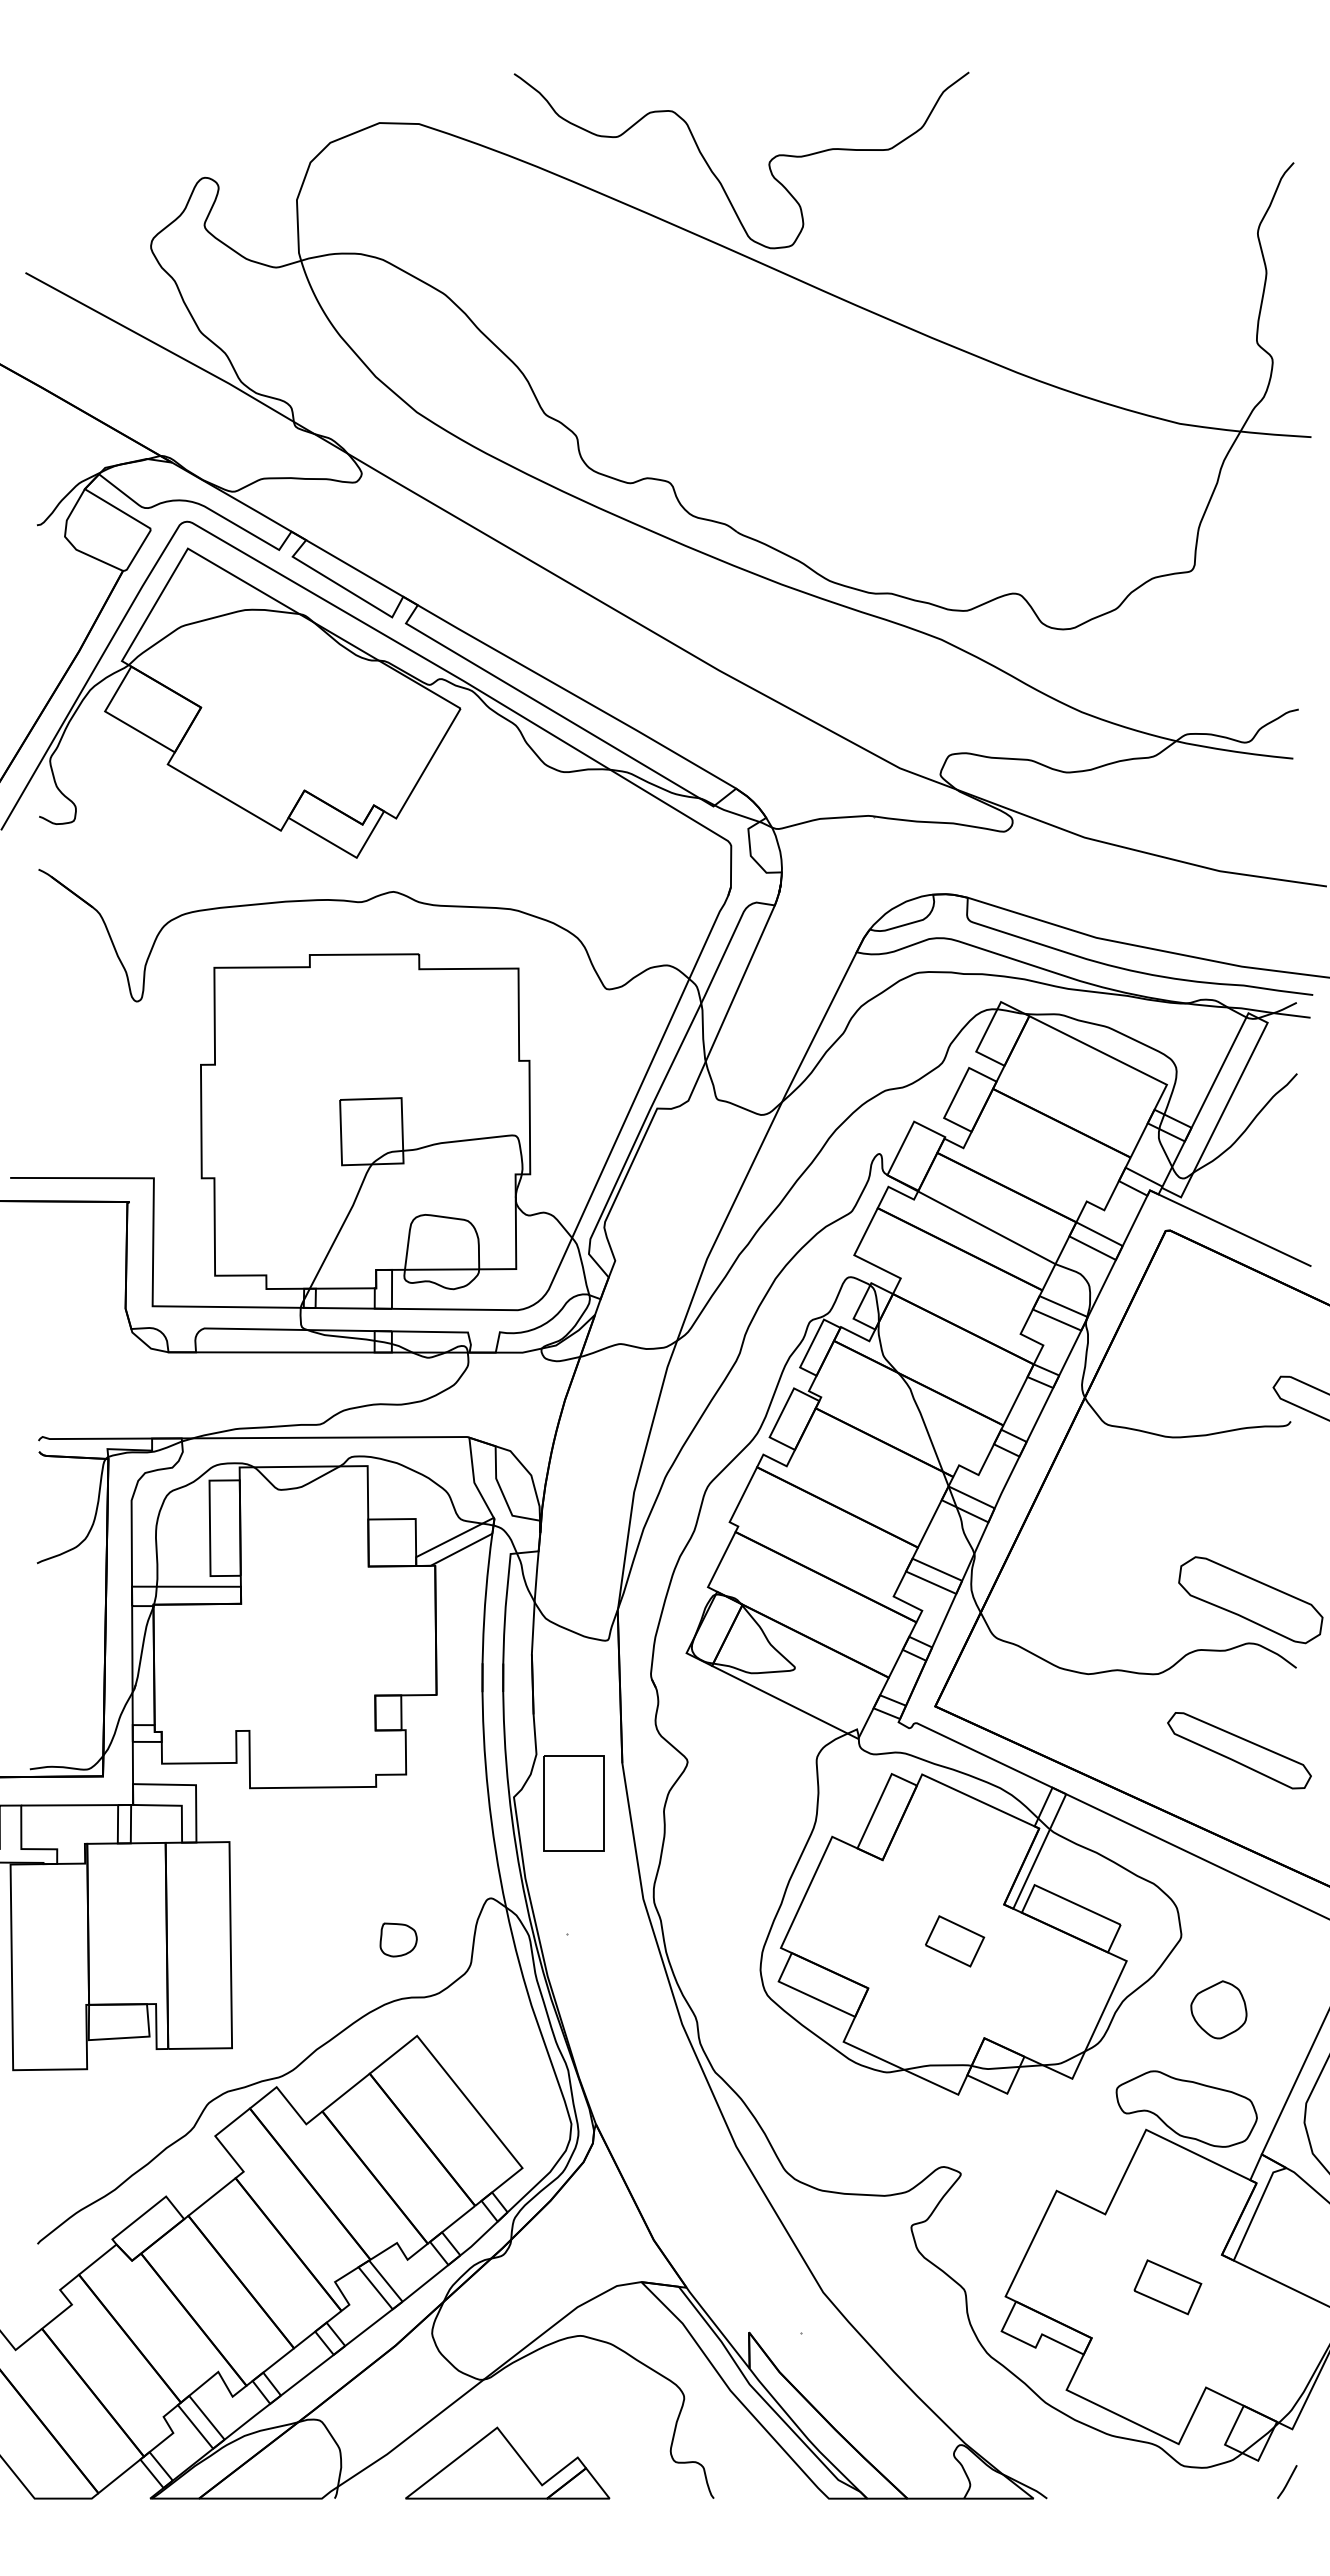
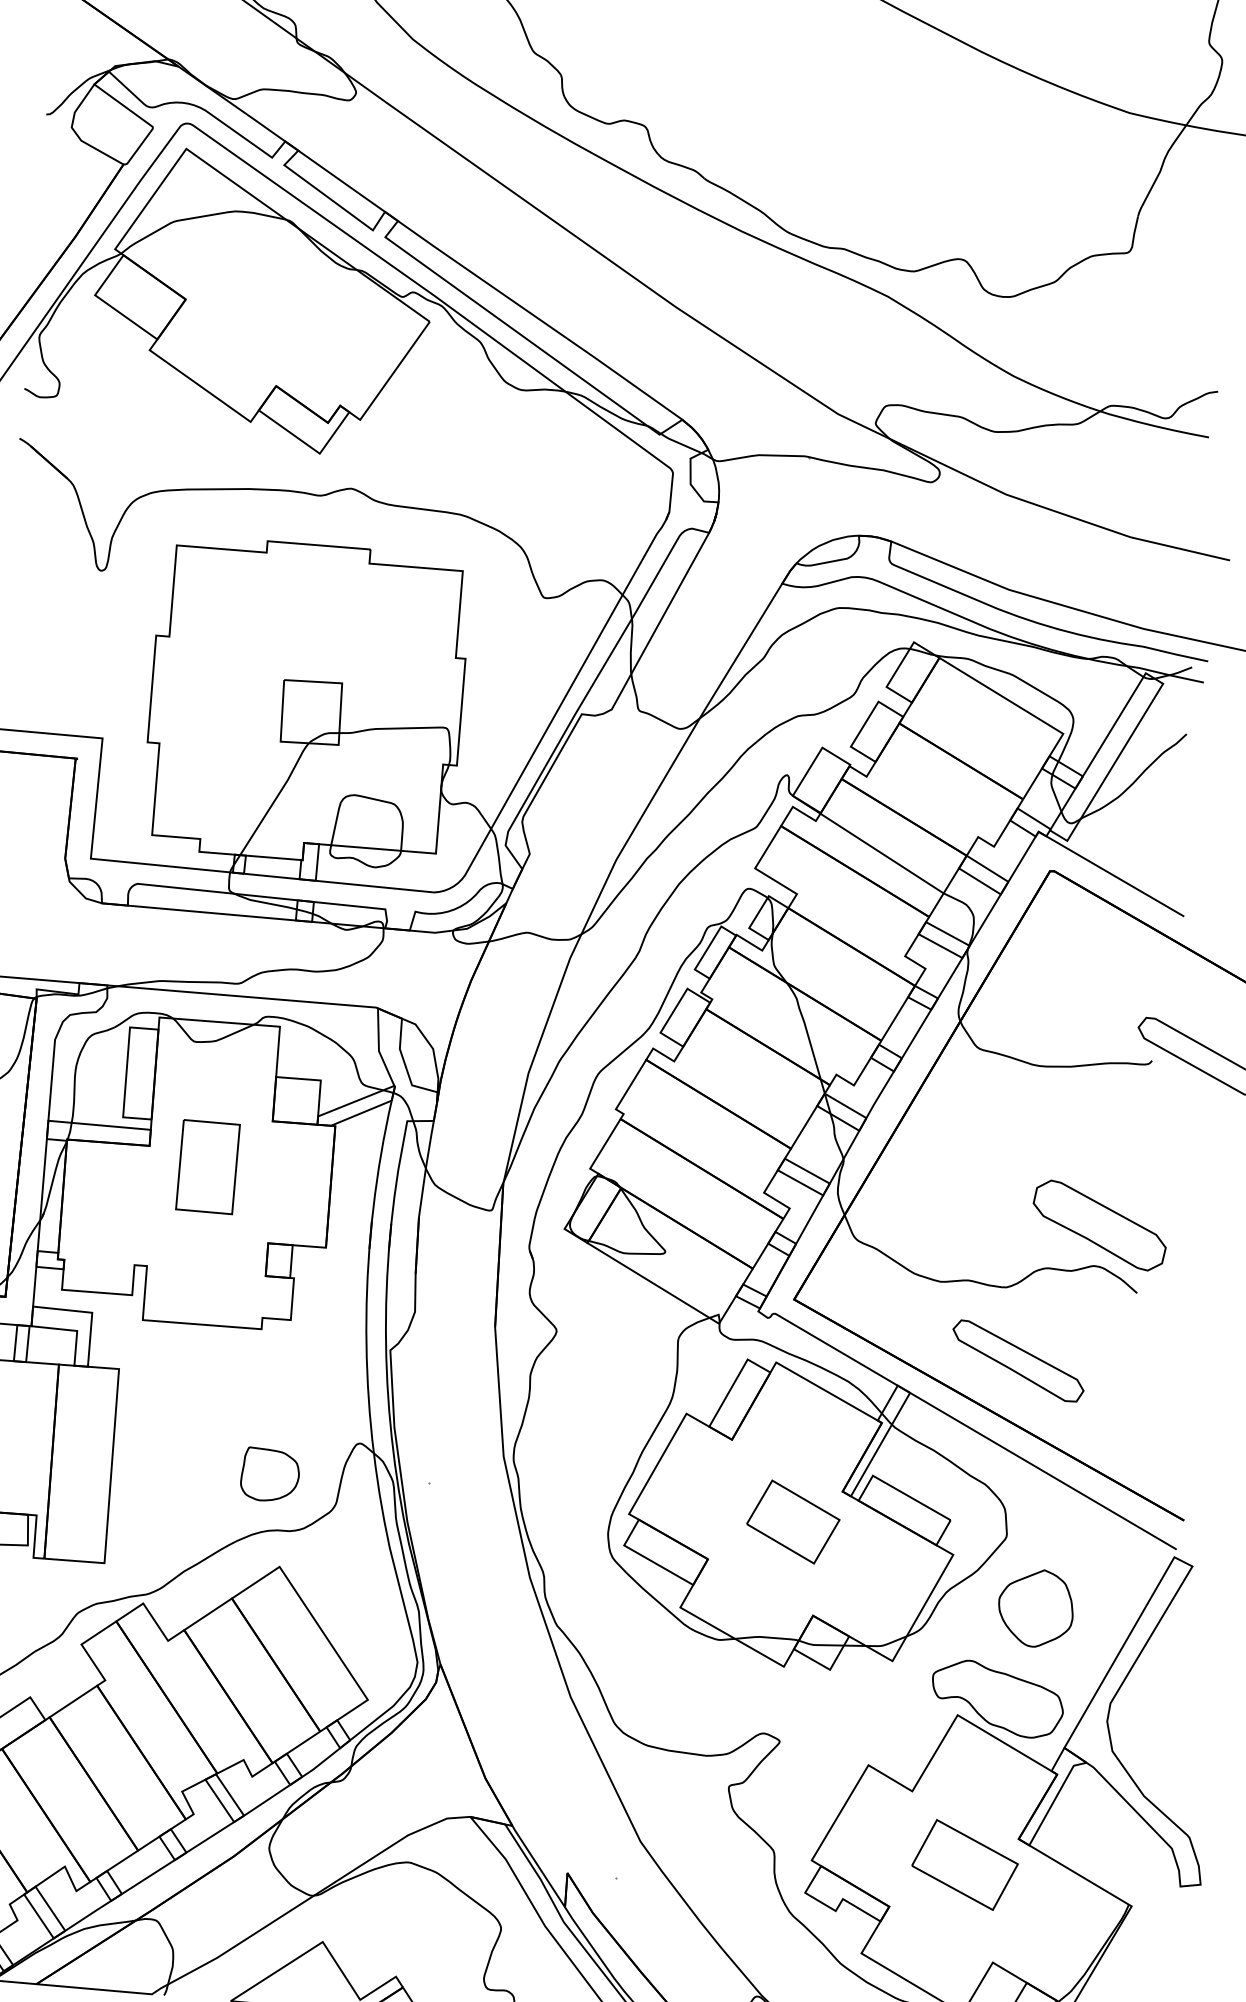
part: (1239, 1750) -> (1018, 1360), moved
part: (573, 1803) -> (207, 1166), moved
part: (398, 1939) -> (270, 1474), size x1.67
part: (954, 1941) -> (792, 1522), size x1.67
part: (1218, 2009) -> (1035, 1607), size x1.43
part: (1167, 2287) -> (964, 1865), size x1.67

